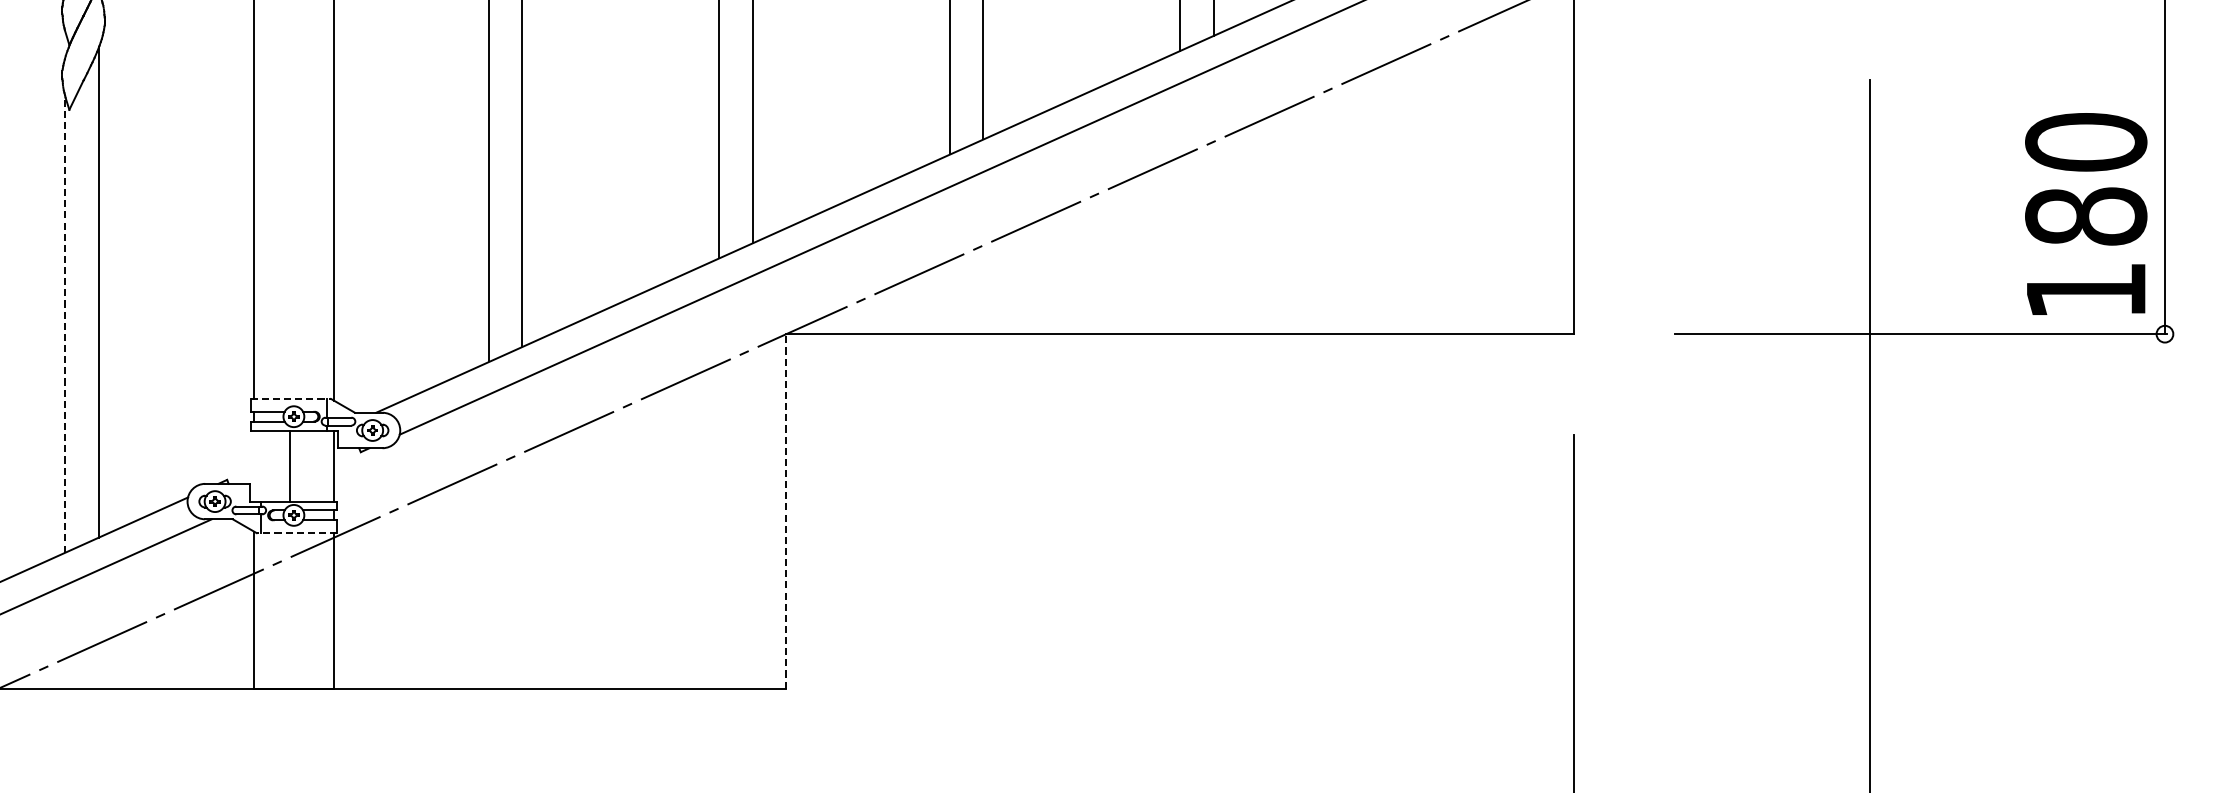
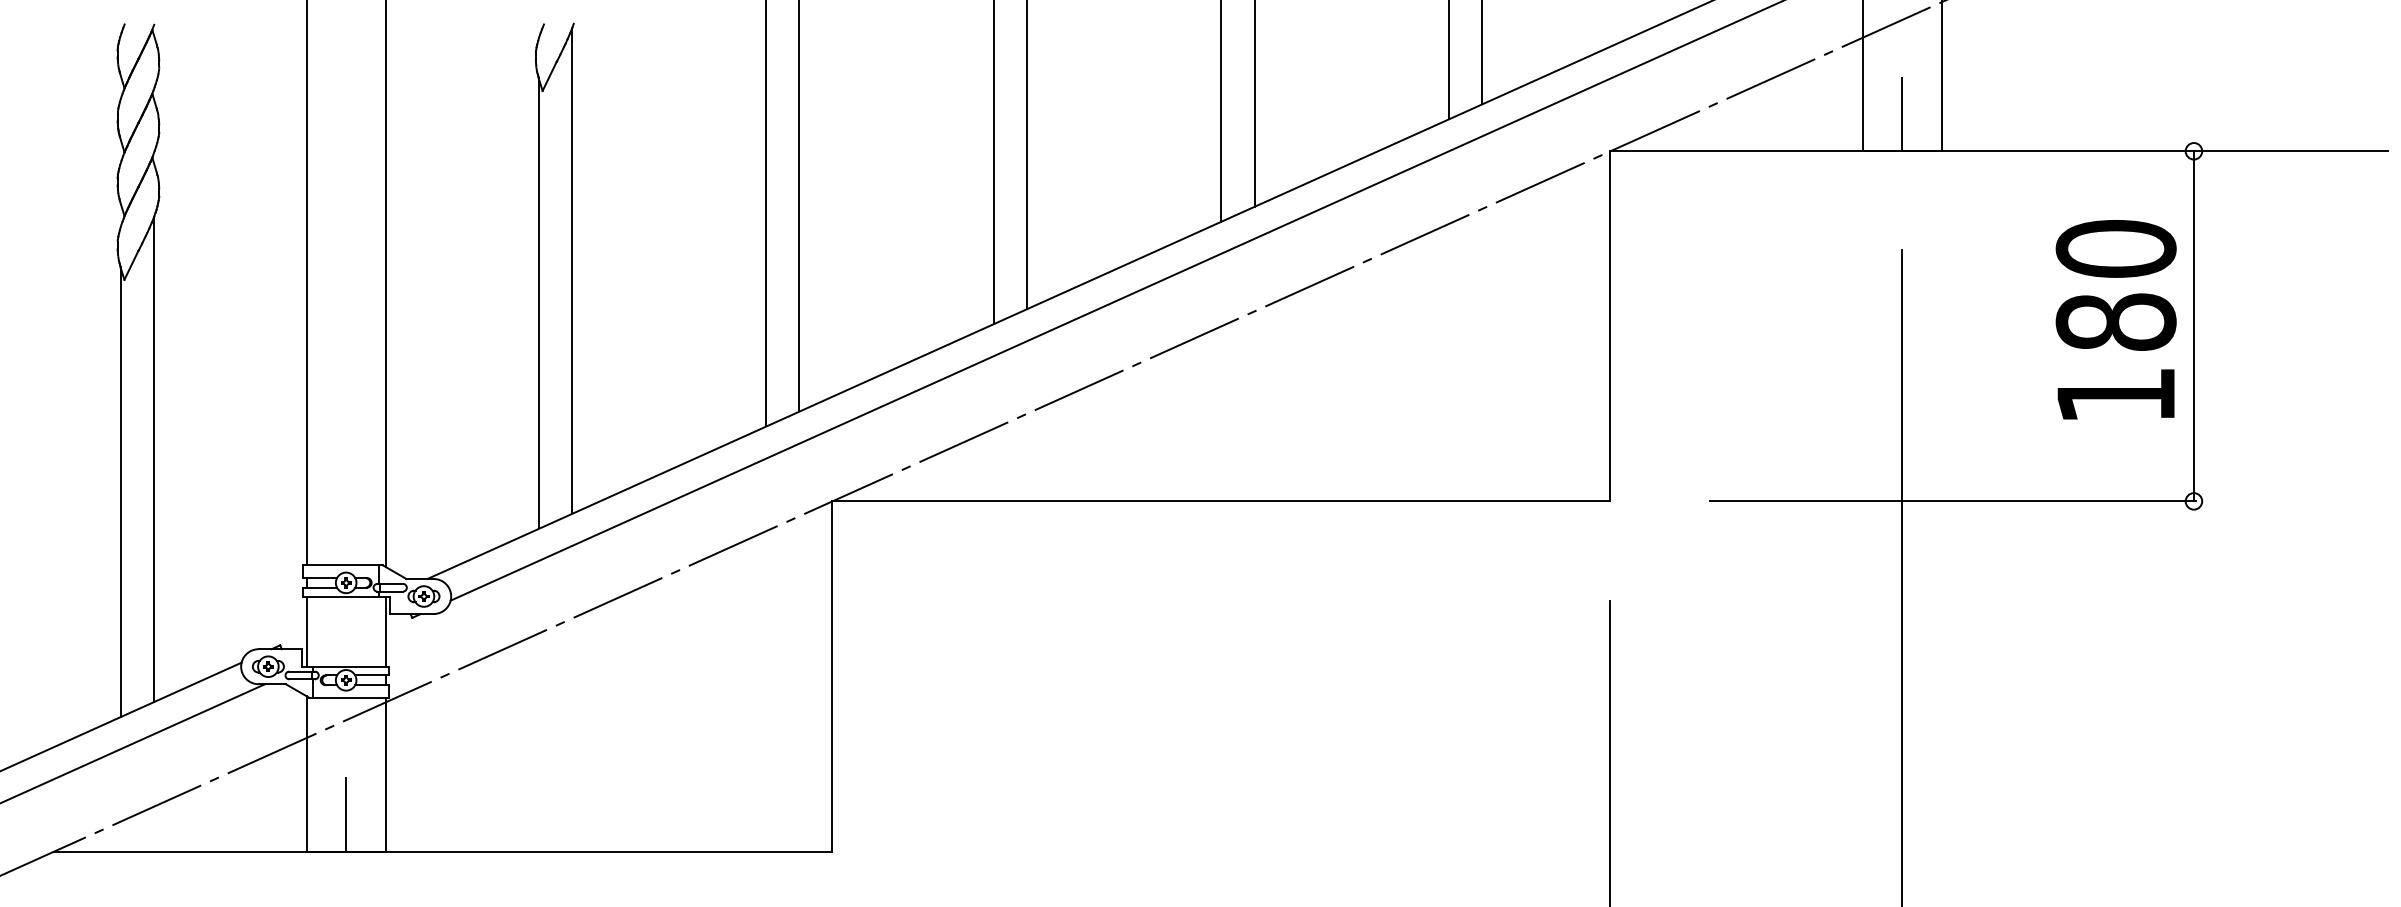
text: (2085, 213) -> (2115, 319), moved
line: (65, 325) -> (120, 492), dashed -> solid
line: (291, 399) -> (343, 565), dashed -> solid
line: (289, 465) -> (306, 631), moved
line: (786, 510) -> (832, 675), dashed -> solid
line: (297, 532) -> (349, 697), dashed -> solid
line: (294, 651) -> (346, 814), added

